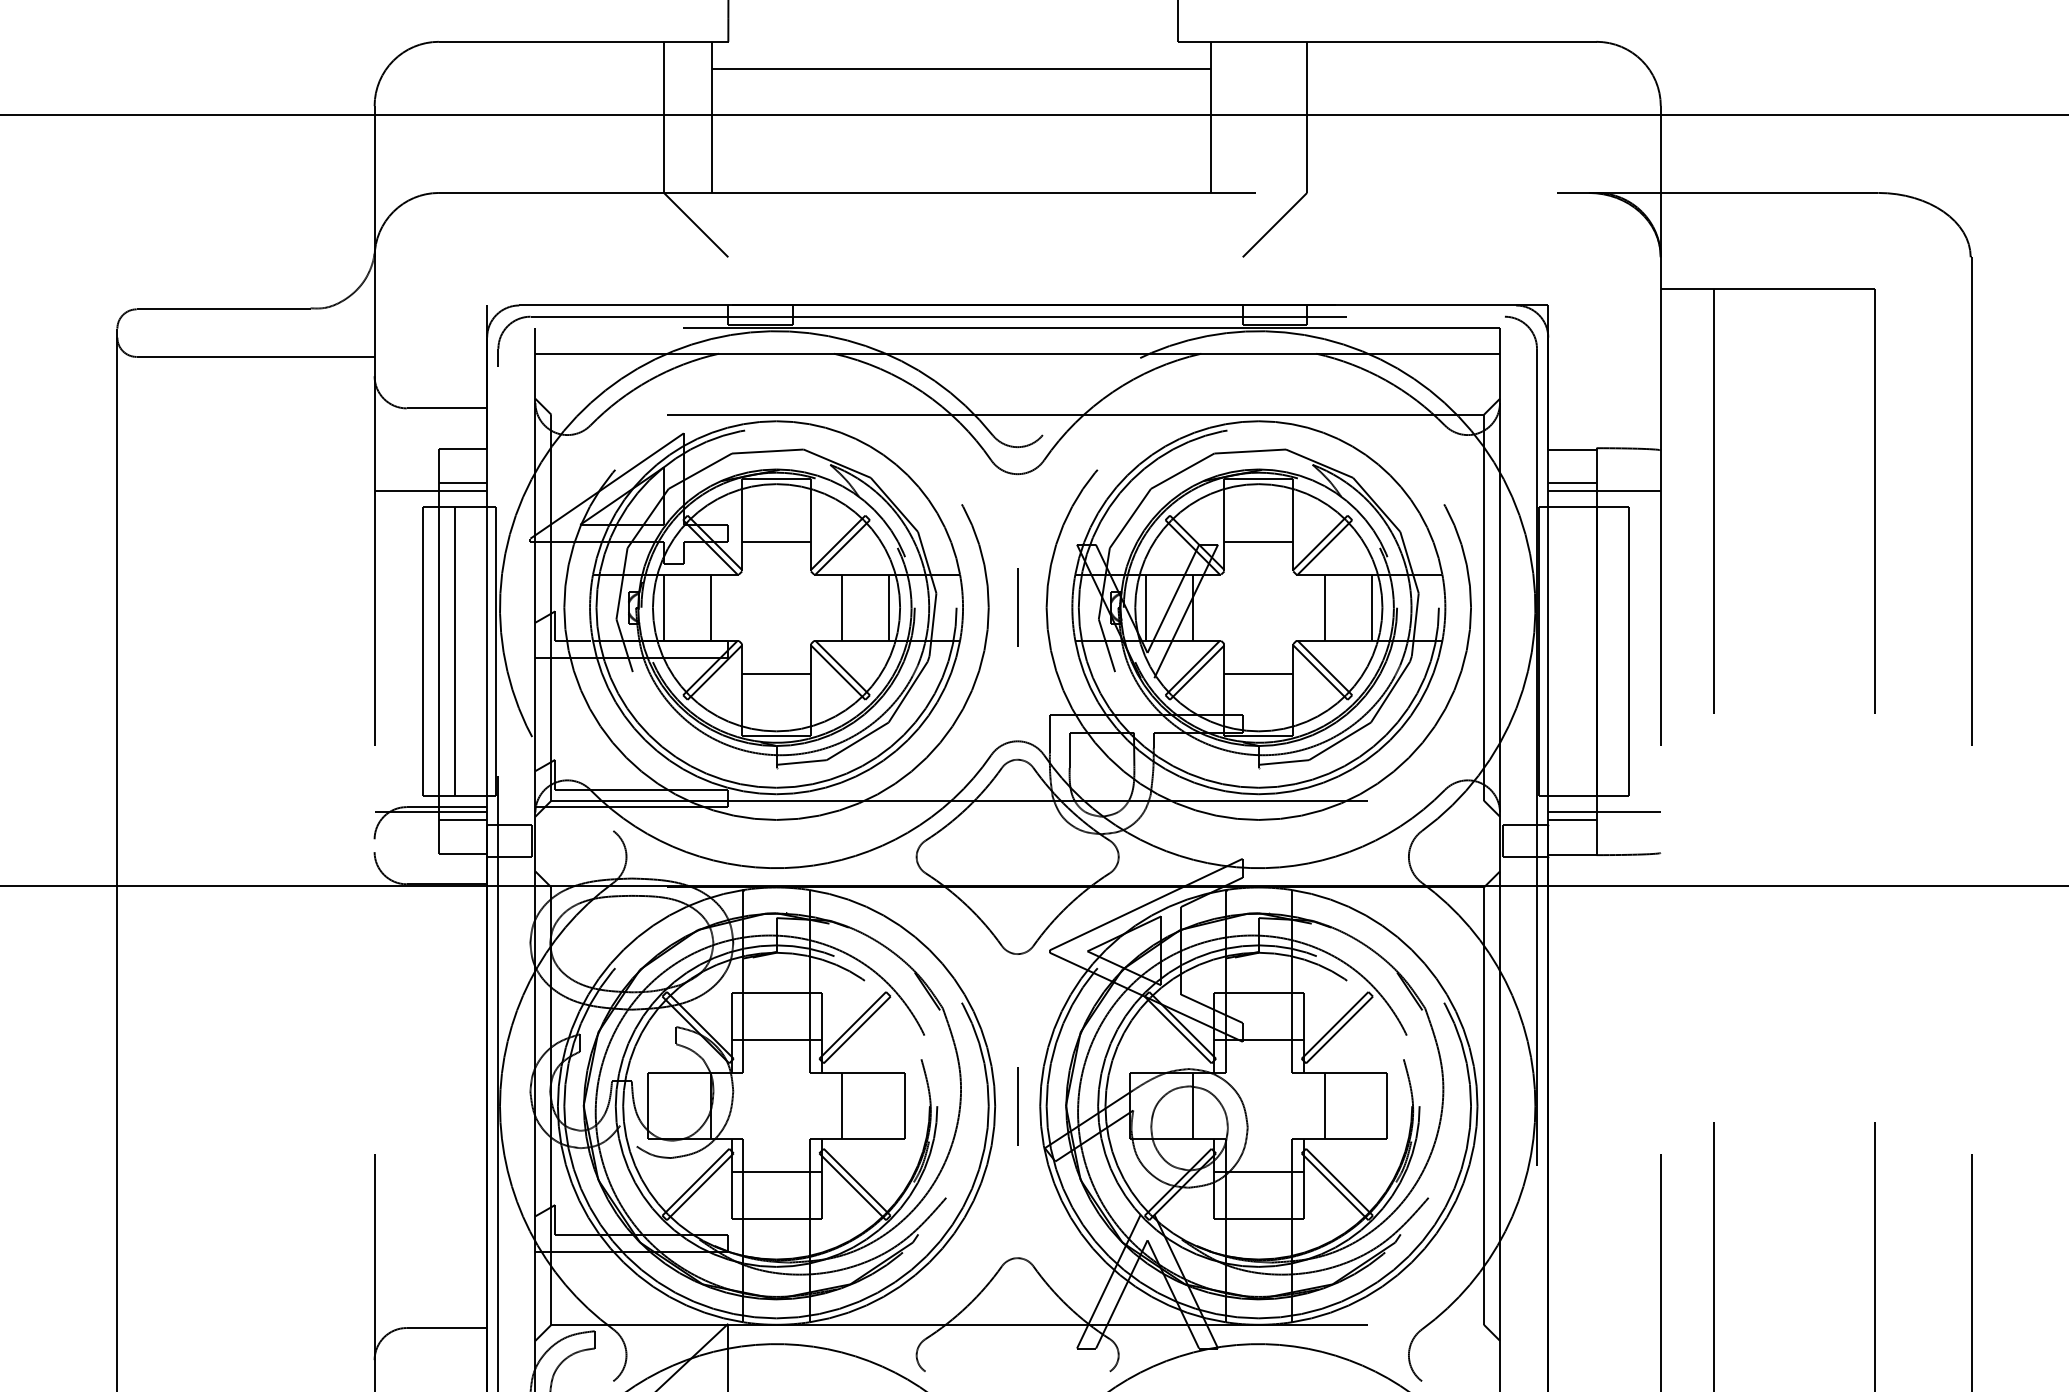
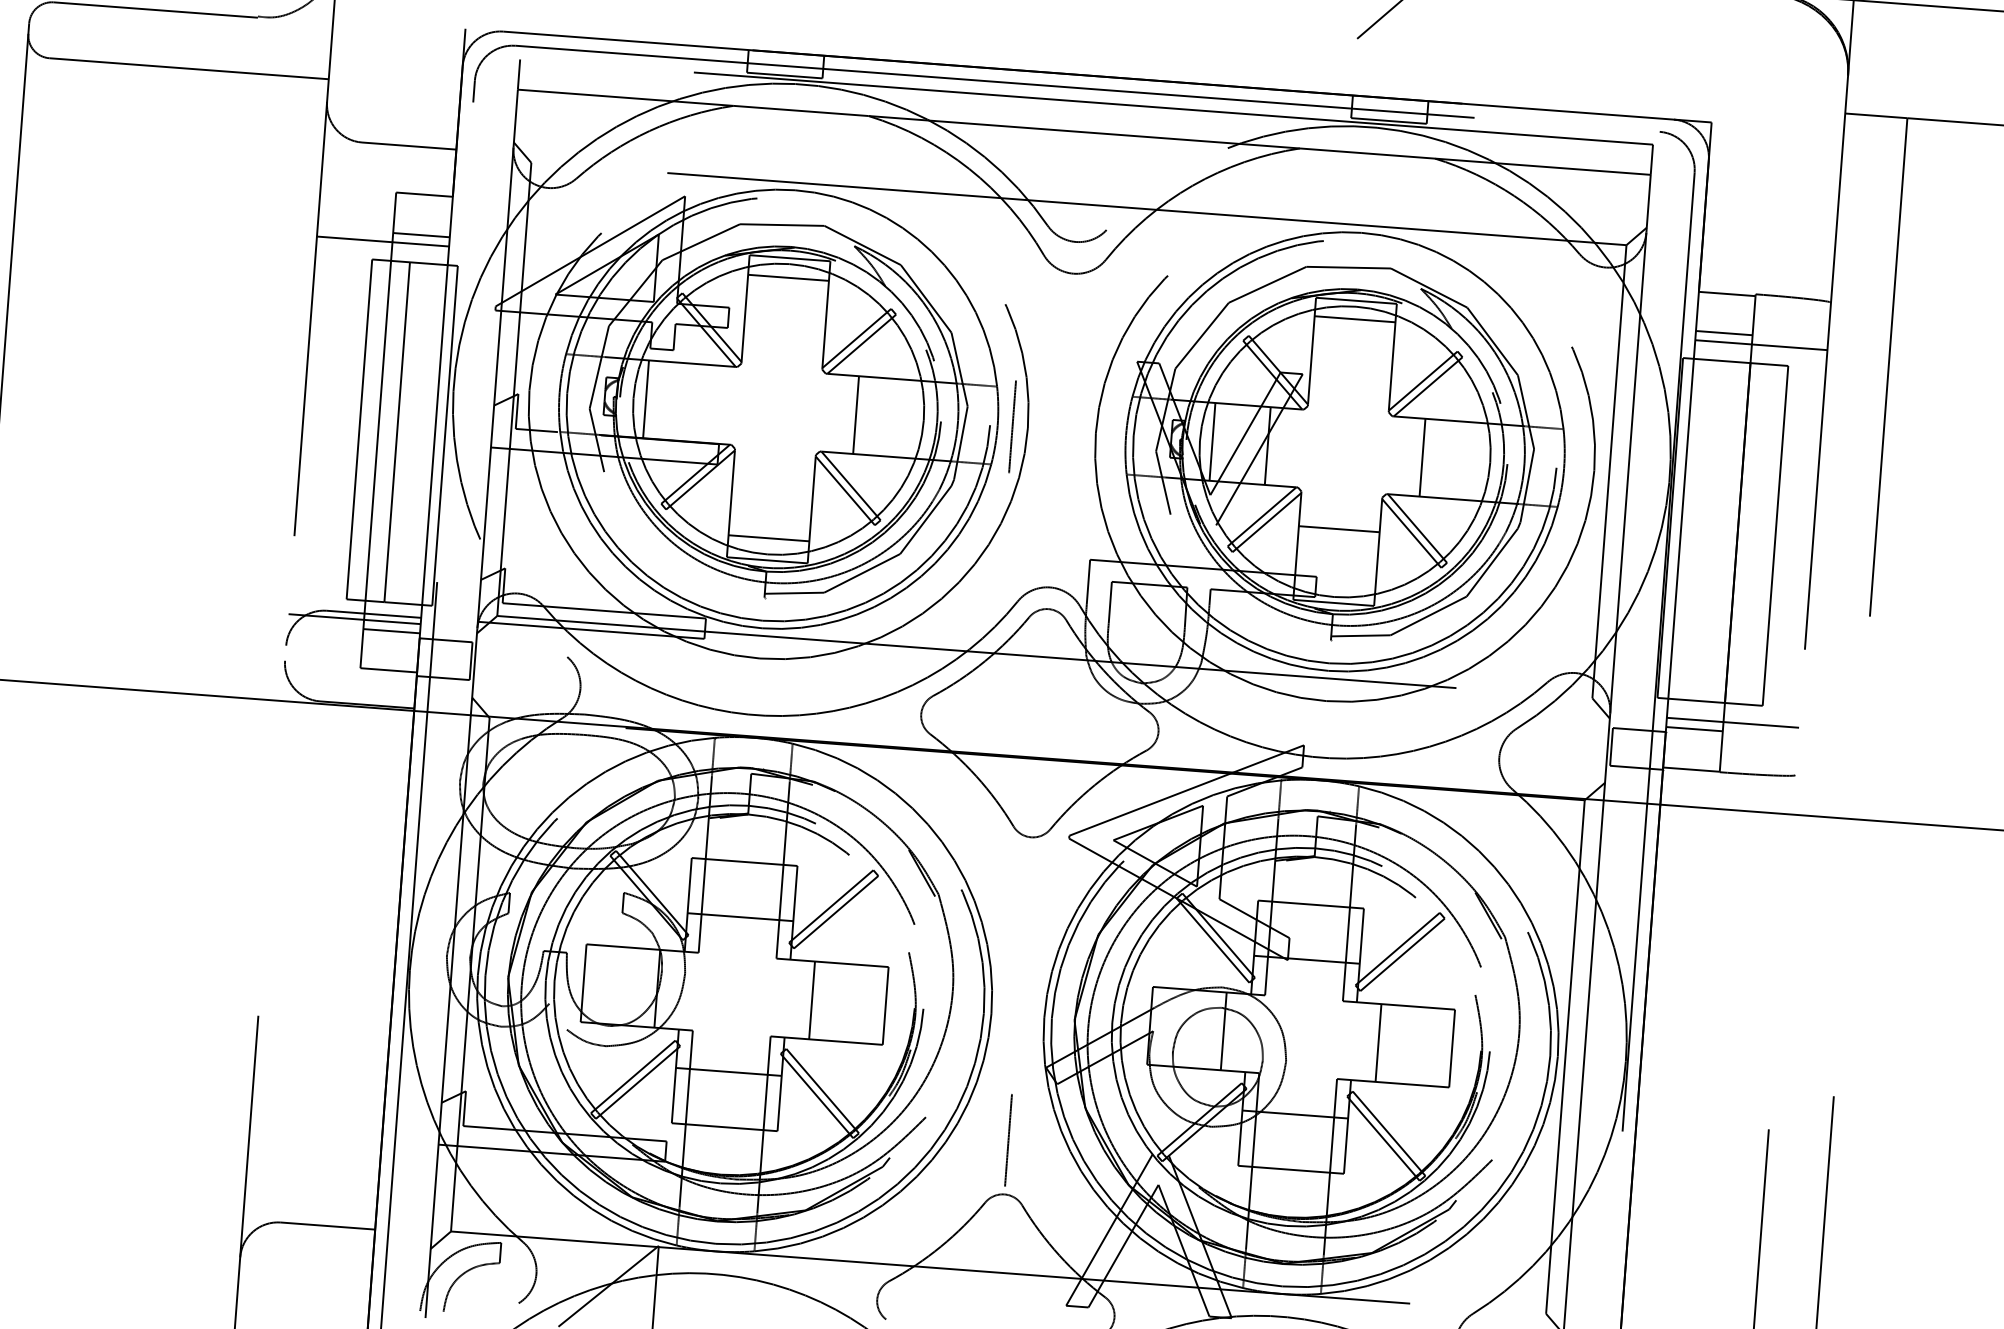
line: (776, 541) -> (788, 277), moved
line: (1258, 541) -> (1354, 318), moved
line: (710, 607) -> (701, 403), removed
line: (889, 607) -> (911, 418), removed
line: (1017, 607) -> (1012, 426), moved
line: (1371, 607) -> (1477, 461), removed
line: (776, 673) -> (768, 538), moved
line: (1017, 1106) -> (1008, 1140), moved

